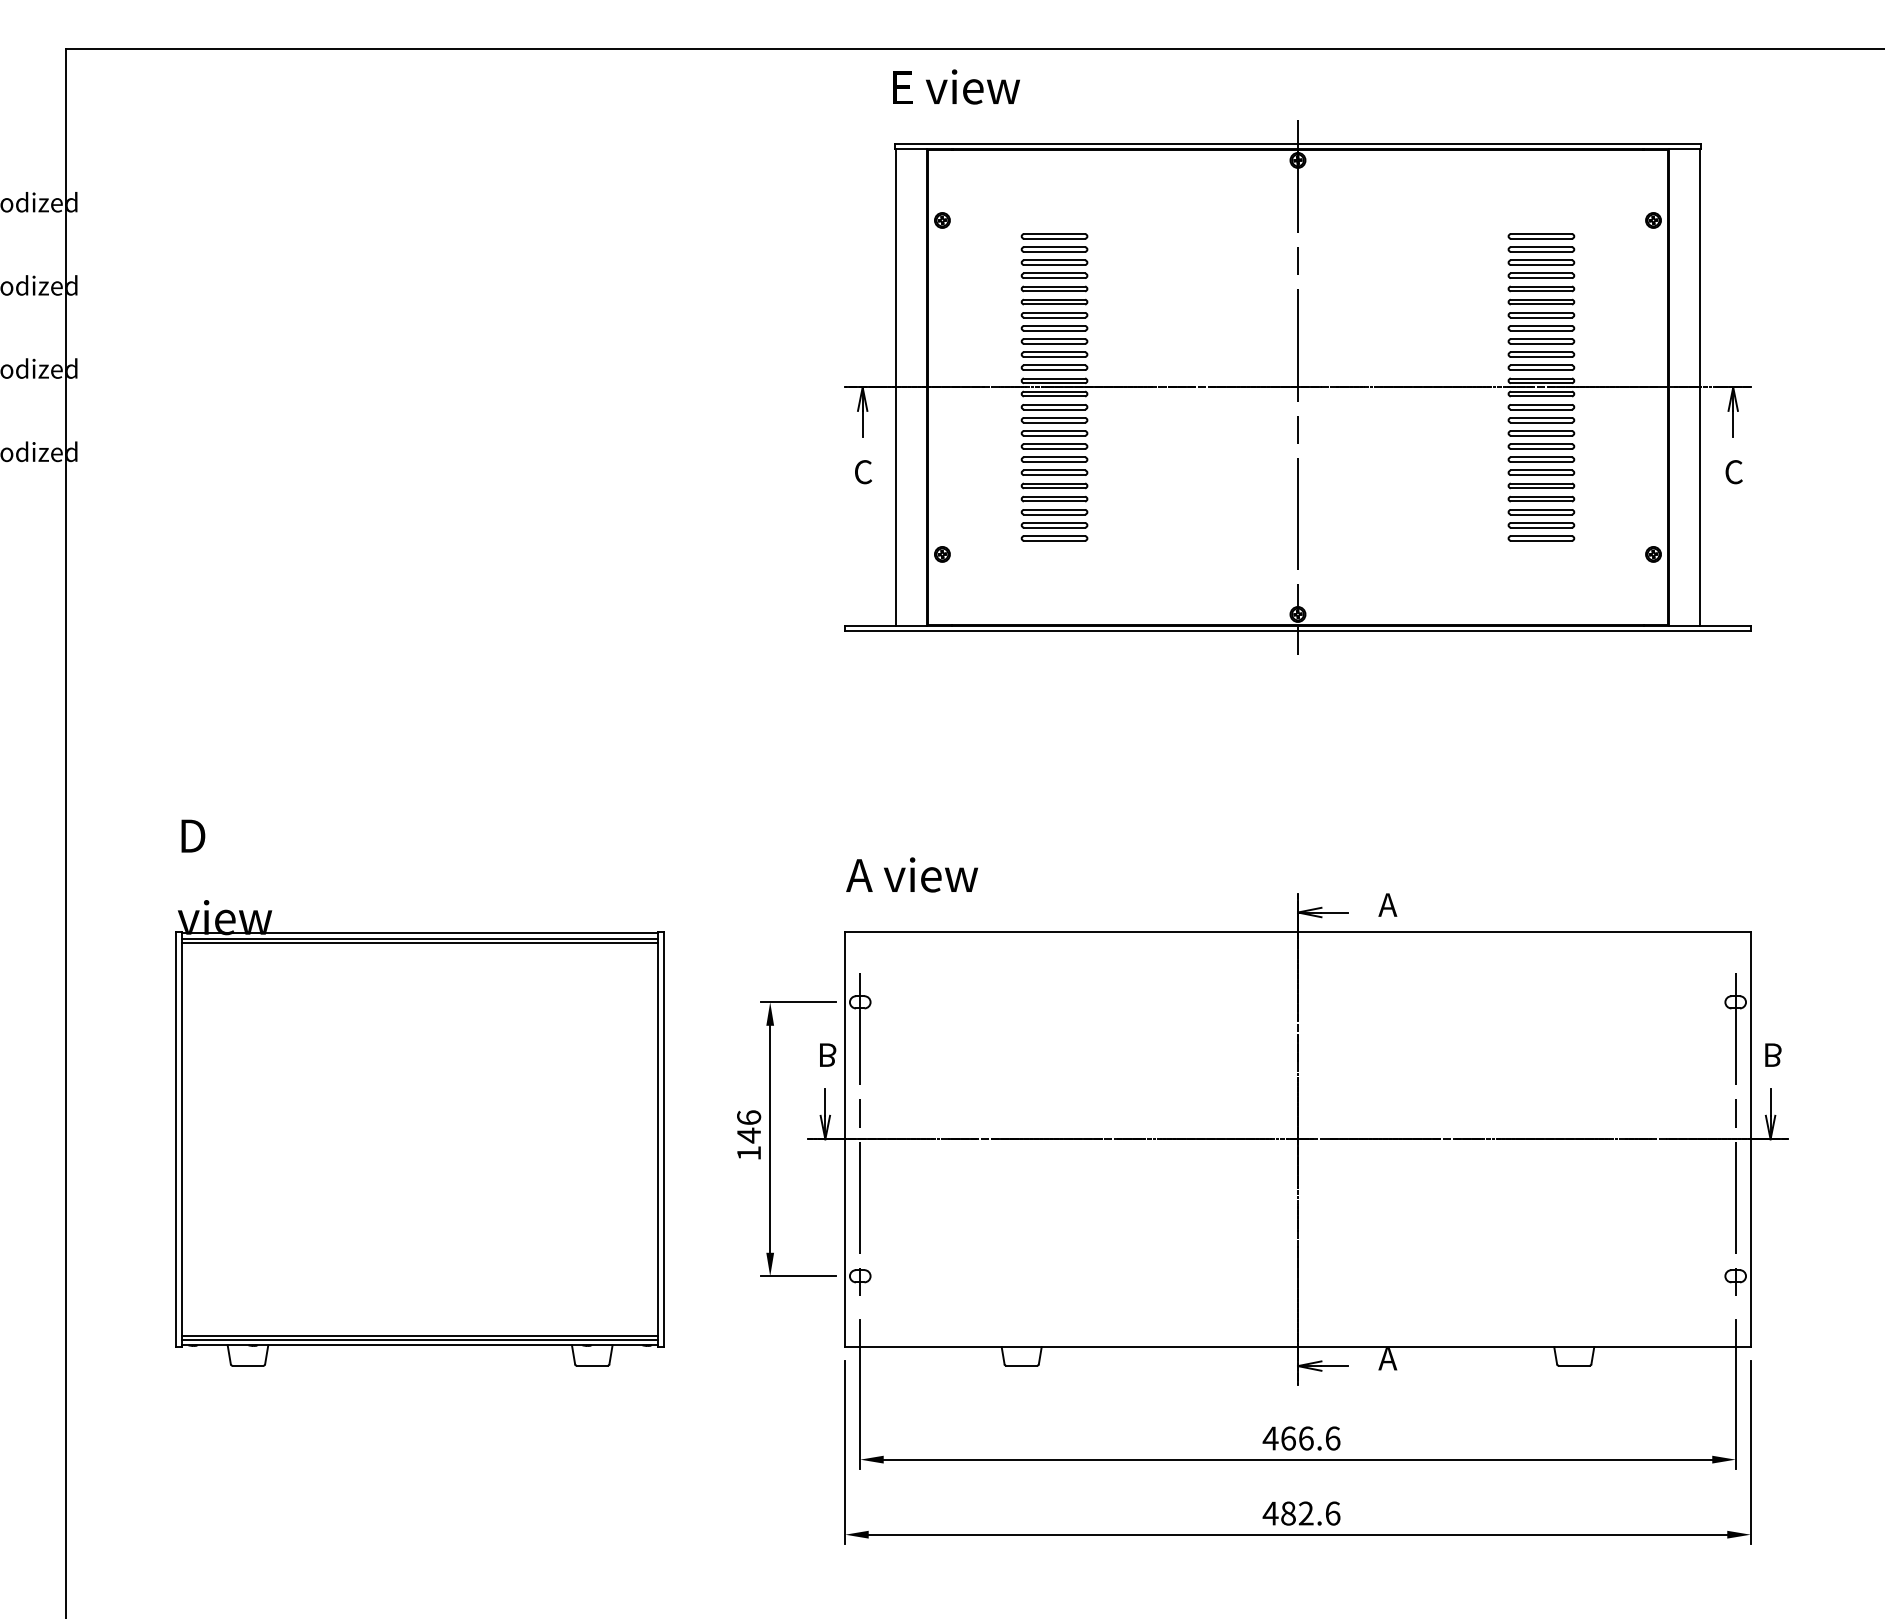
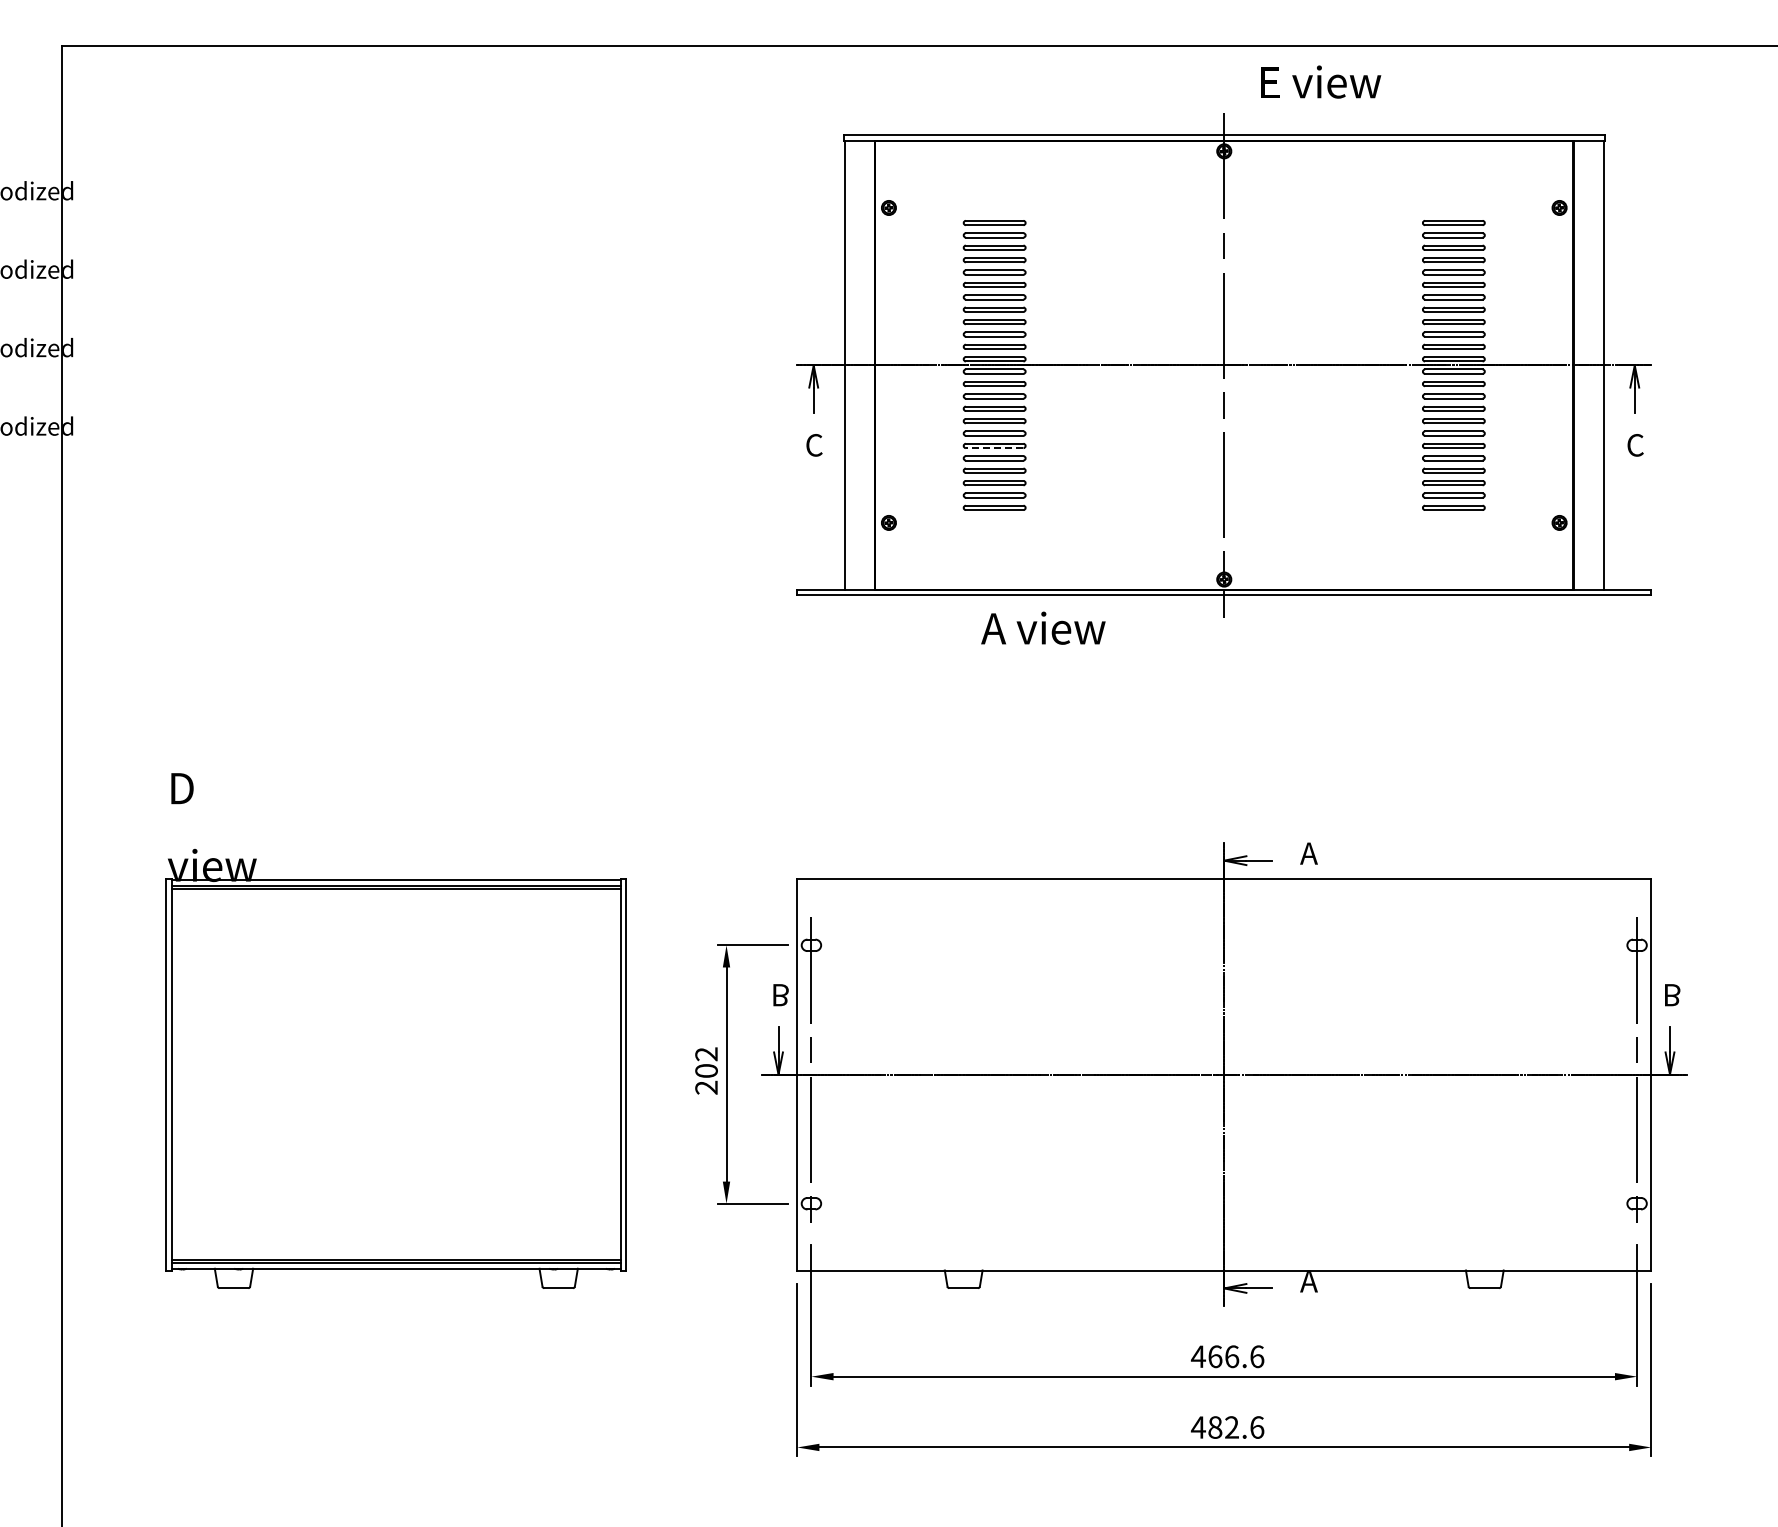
text: (956, 86) -> (1321, 81), moved
line: (1054, 475) -> (994, 448), solid -> dashed
text: (912, 874) -> (1043, 627), moved
text: (748, 1135) -> (706, 1070), 146 -> 202

